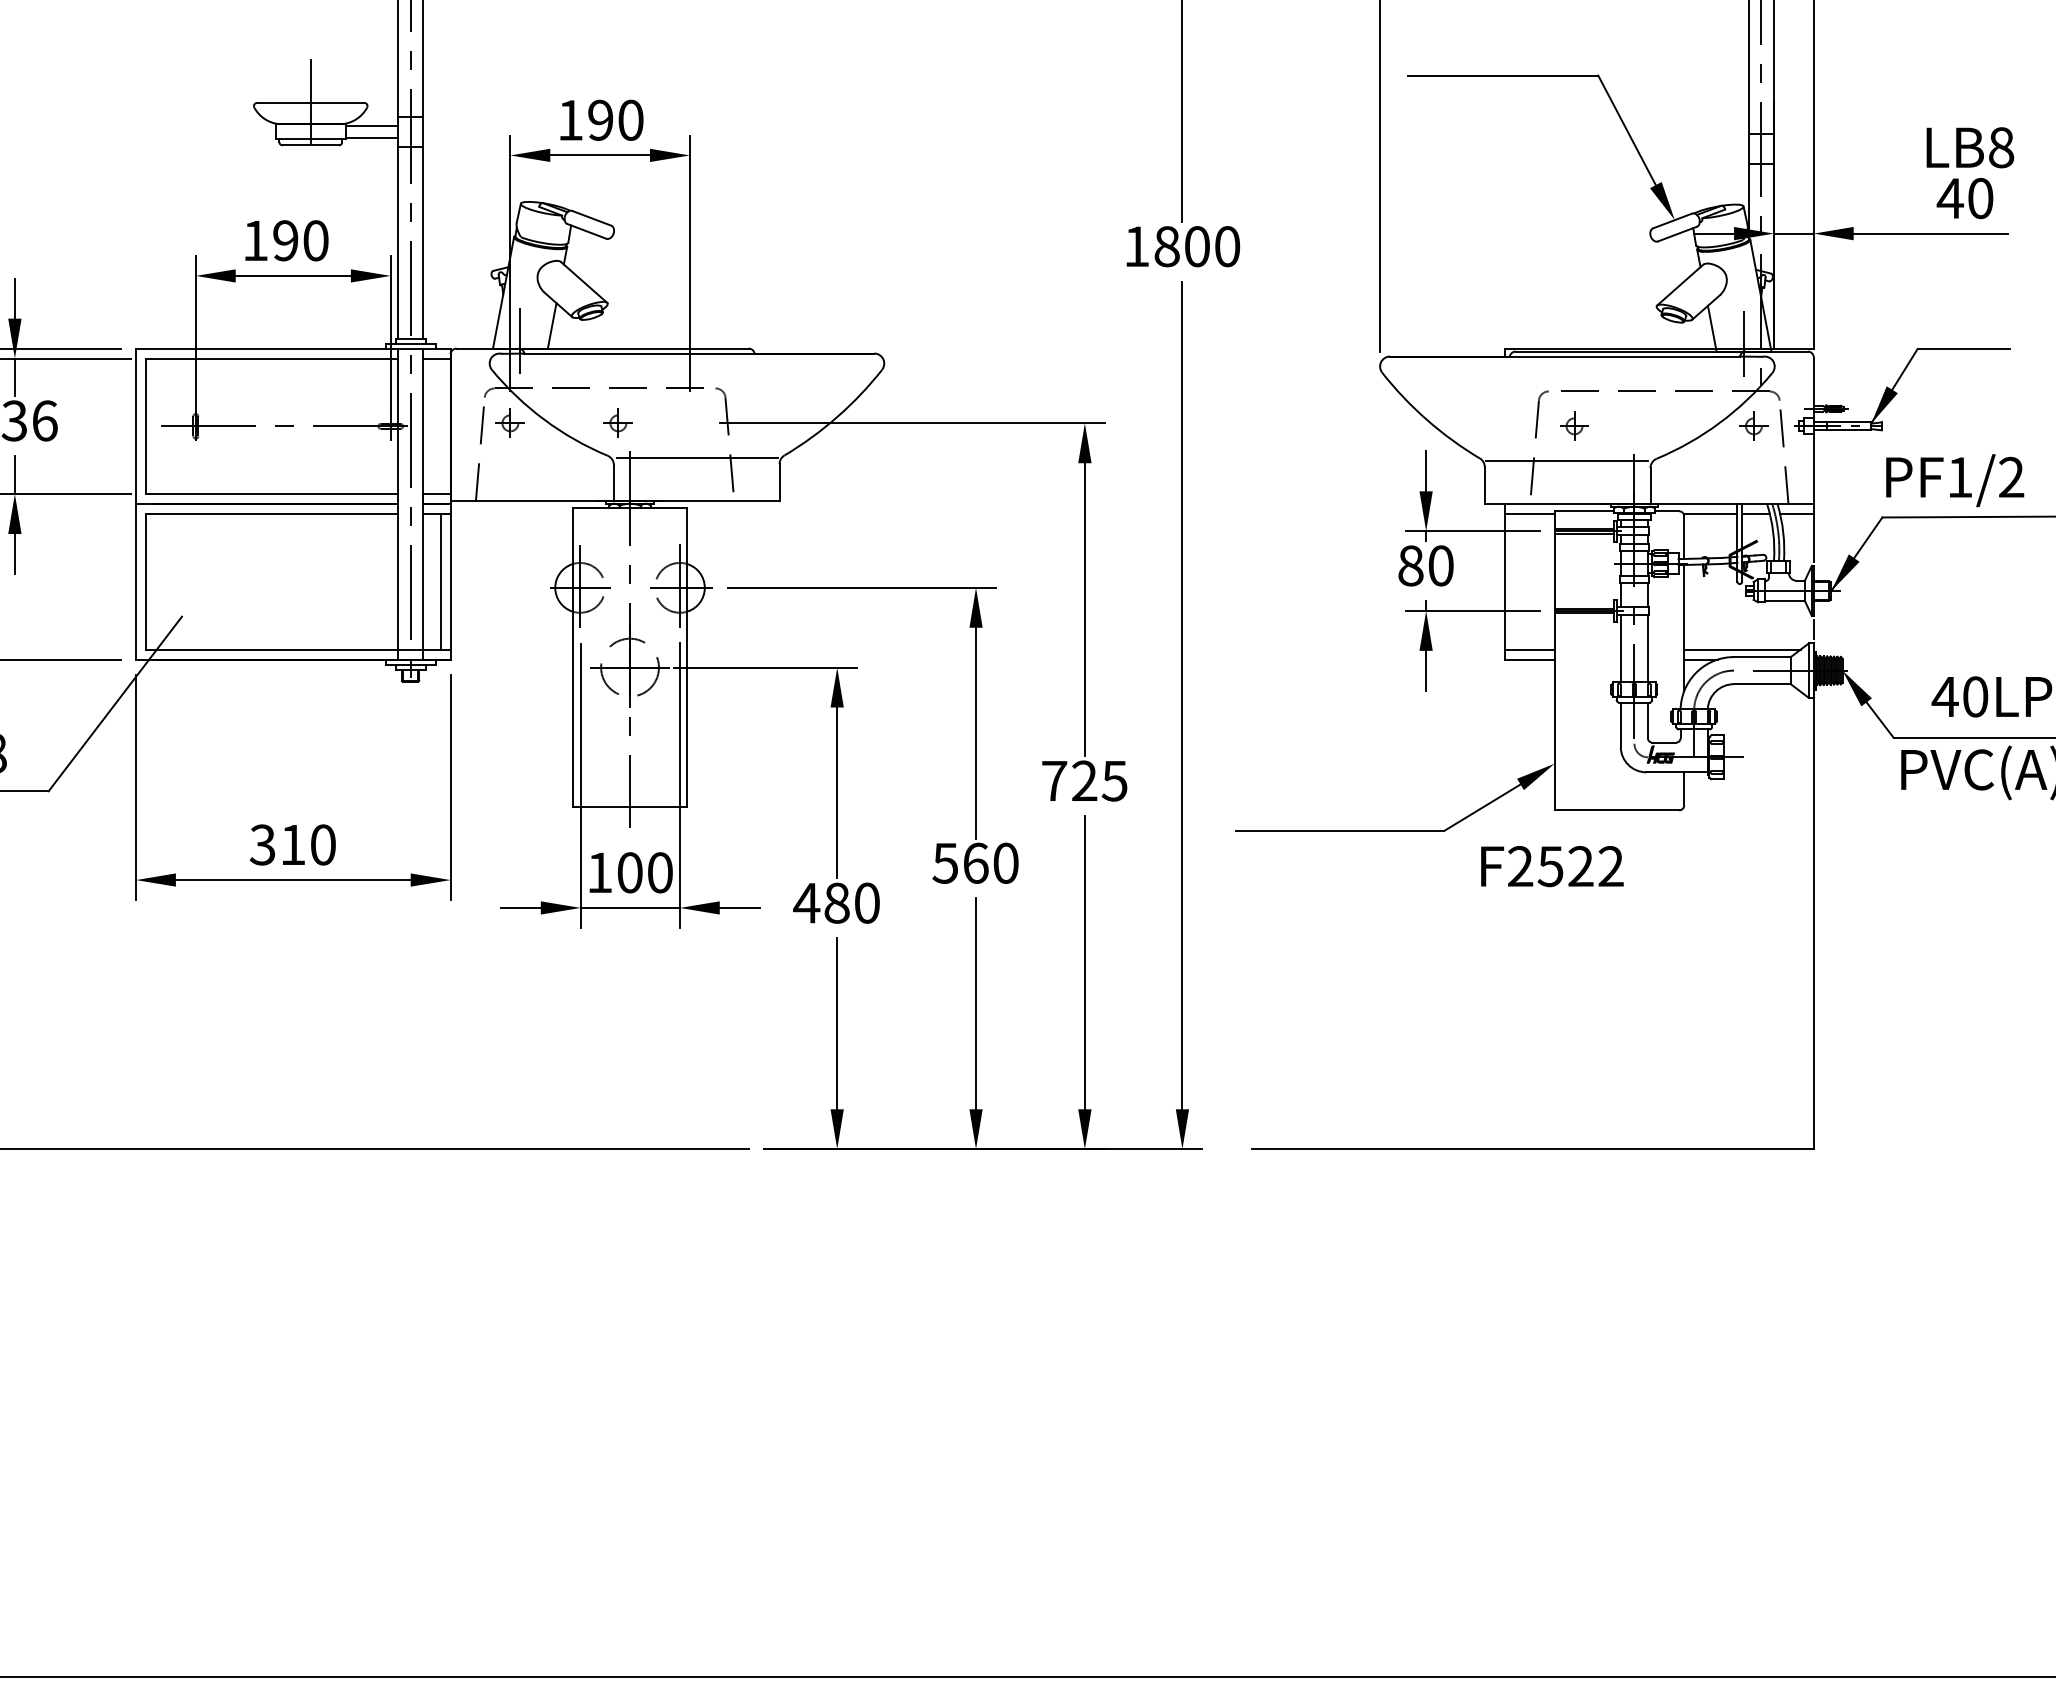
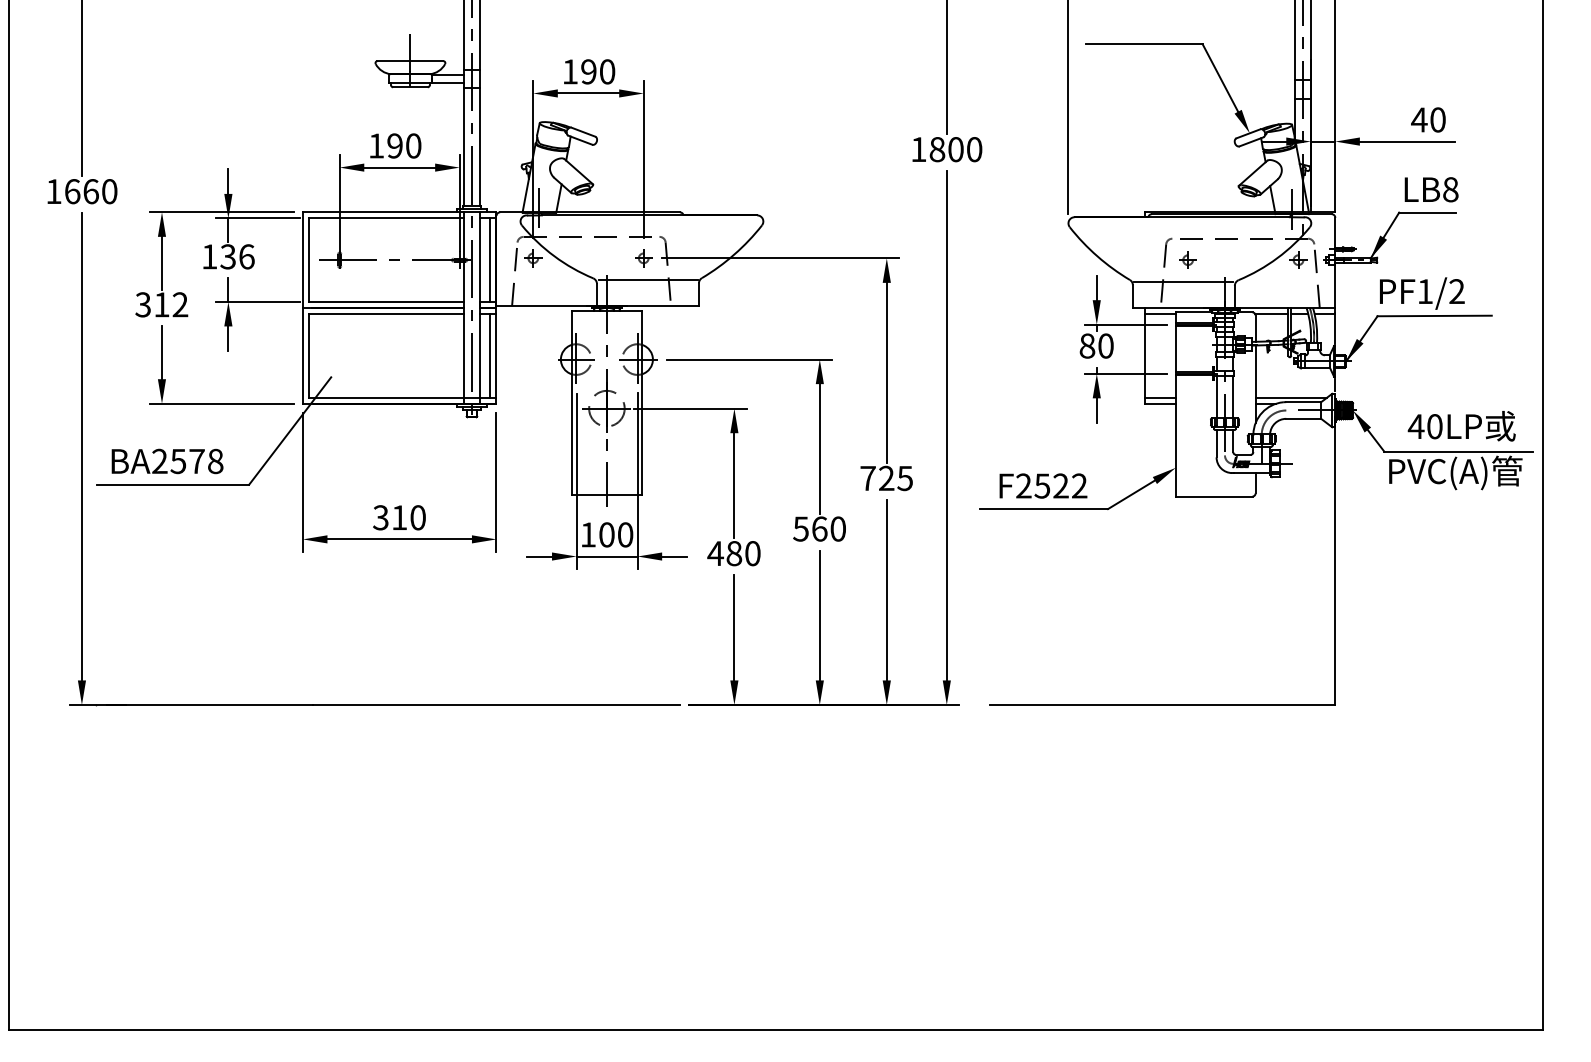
text: (1970, 147) -> (1431, 189), moved
part: (617, 423) -> (643, 258), moved
line: (440, 425) -> (490, 259), added
text: (1552, 865) -> (1043, 485), moved

